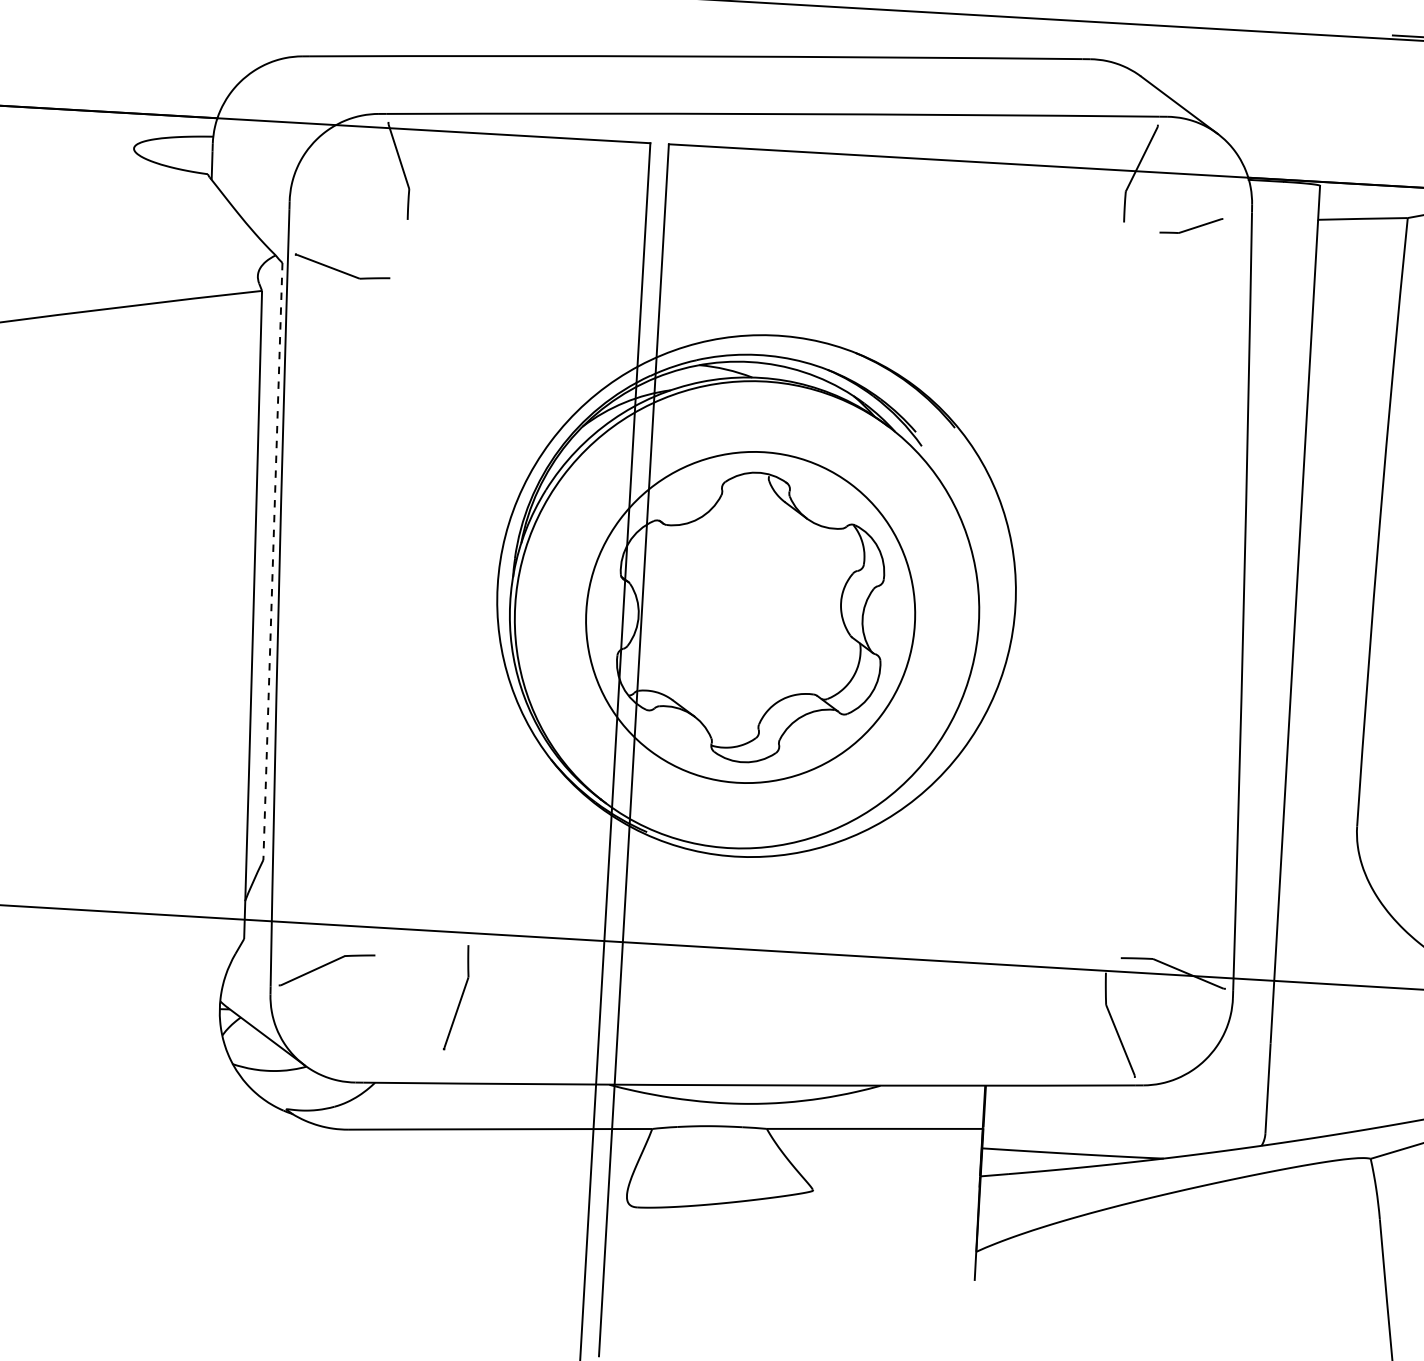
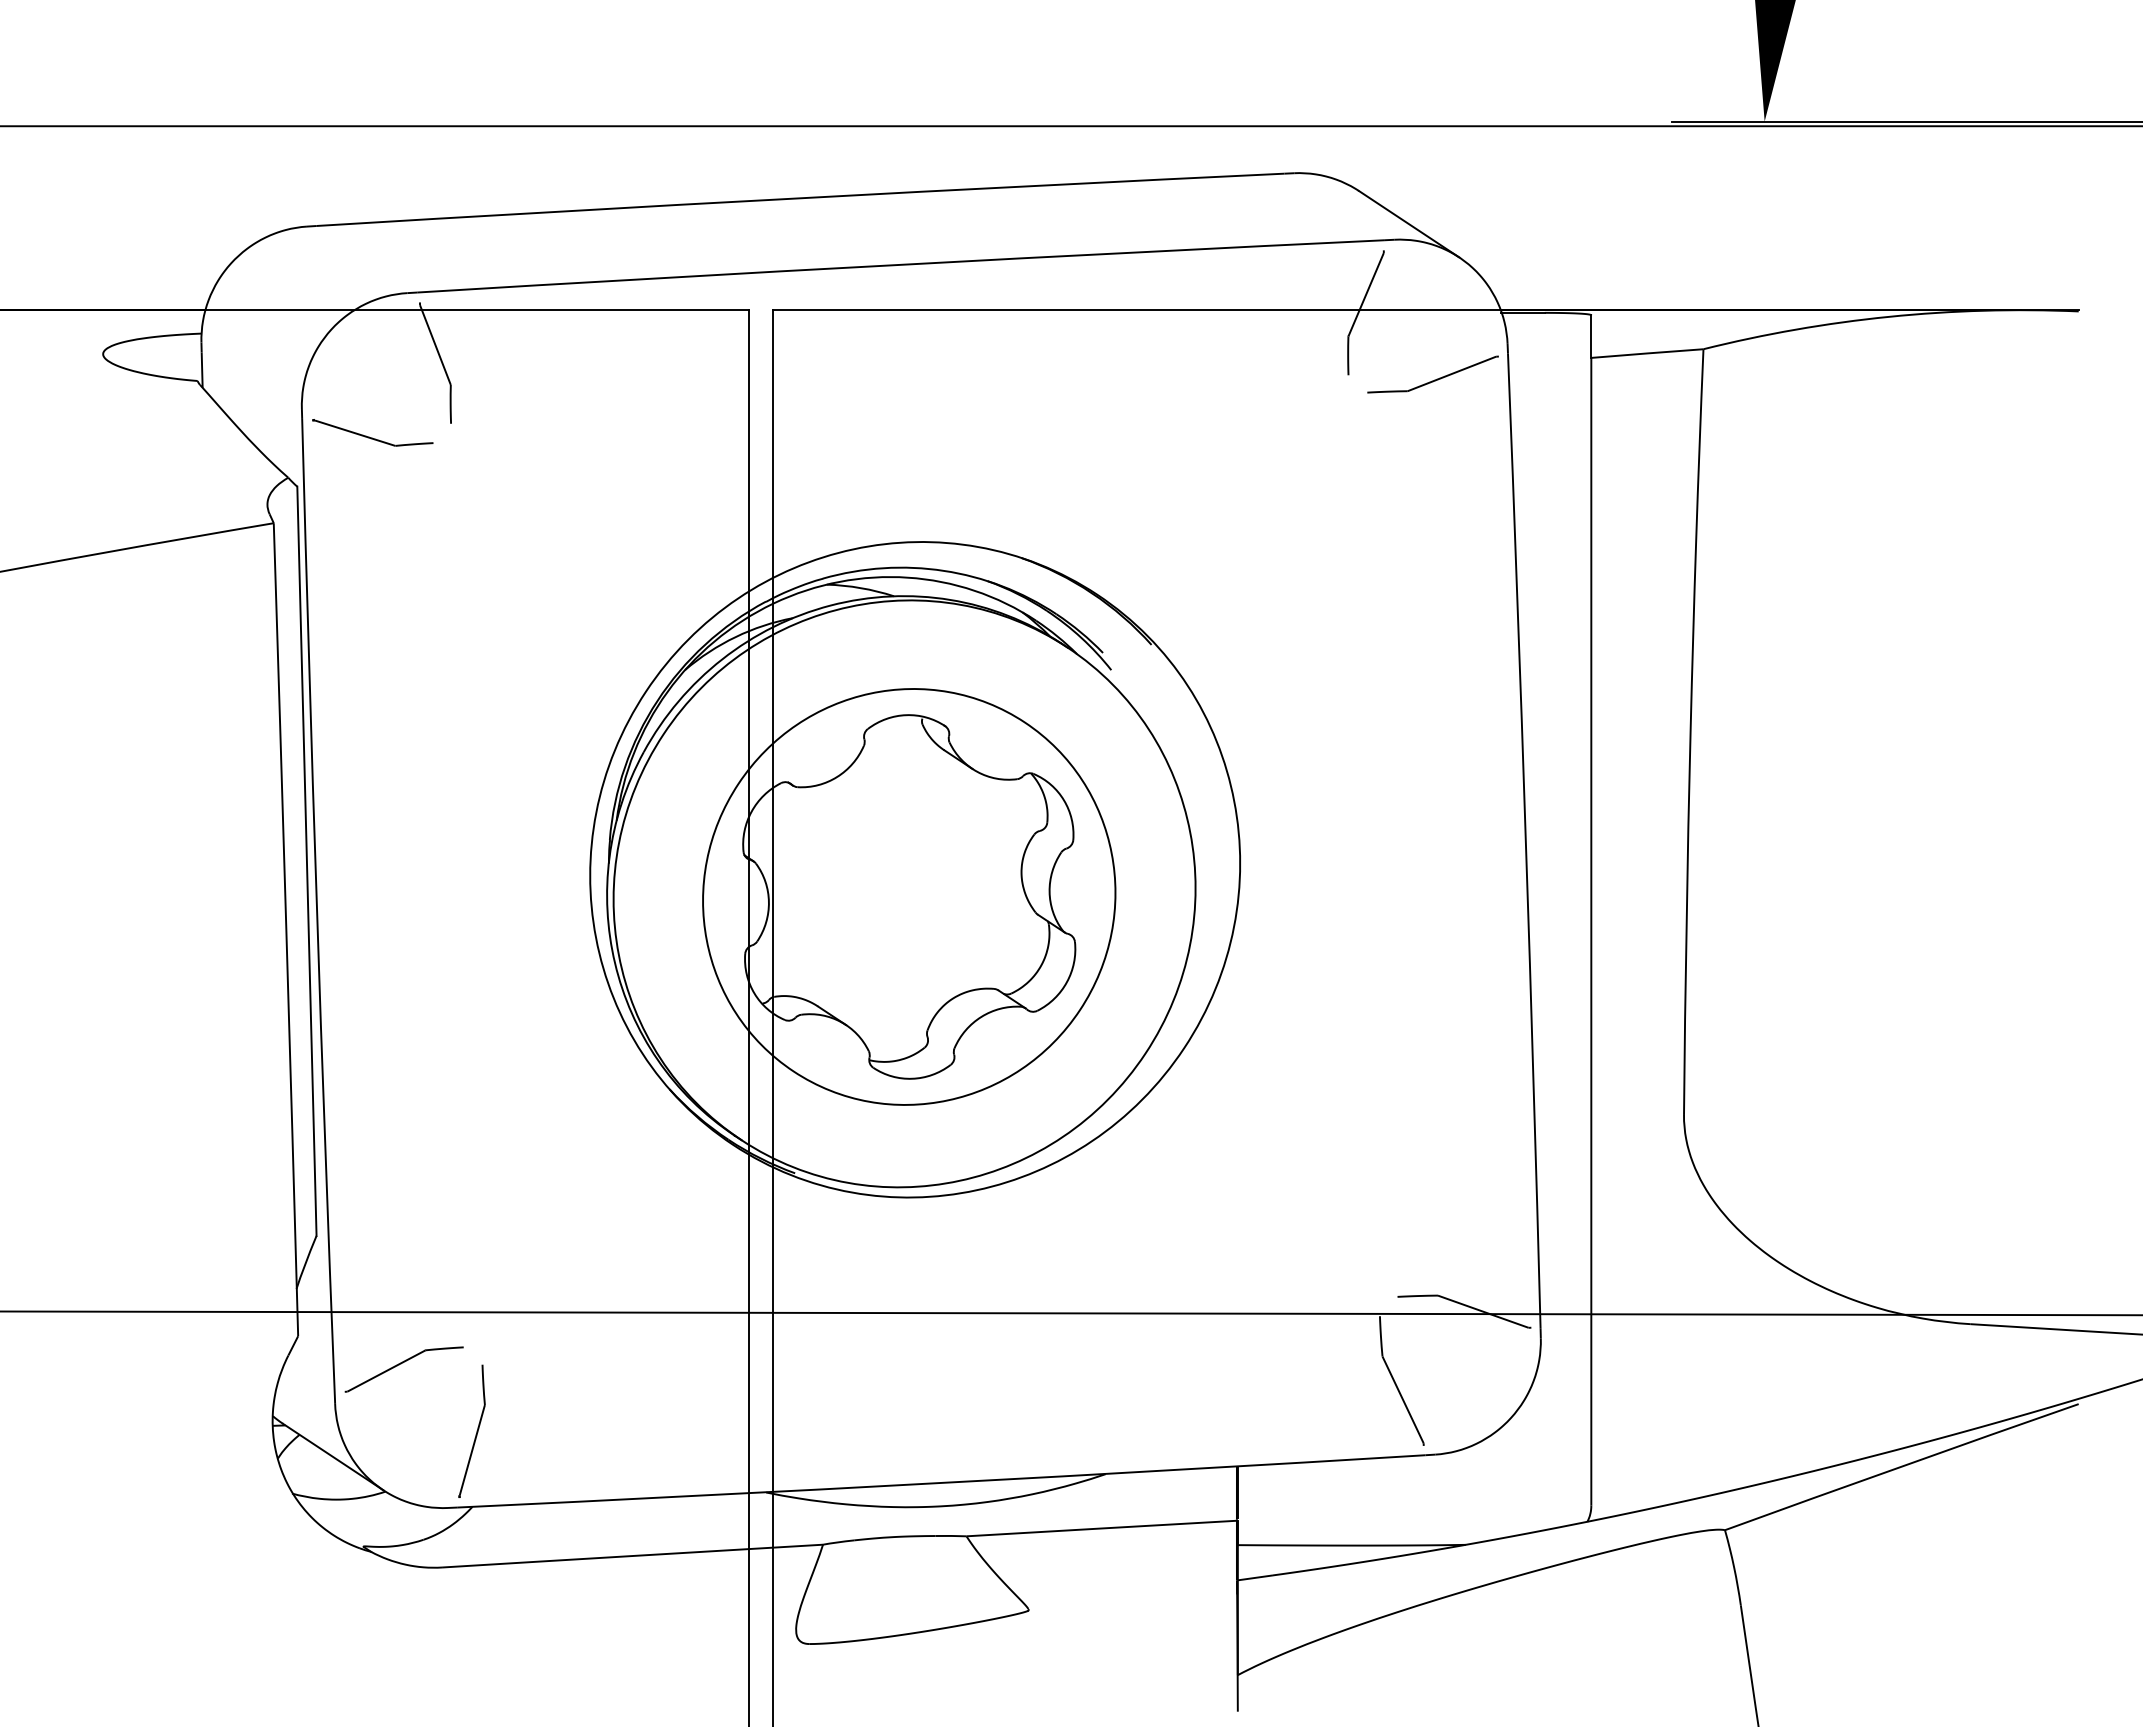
part: (1190, 225) -> (1432, 374), size x1.67
part: (342, 267) -> (372, 432), moved
line: (272, 561) -> (306, 861), dashed -> solid
part: (456, 996) -> (471, 1430), moved

